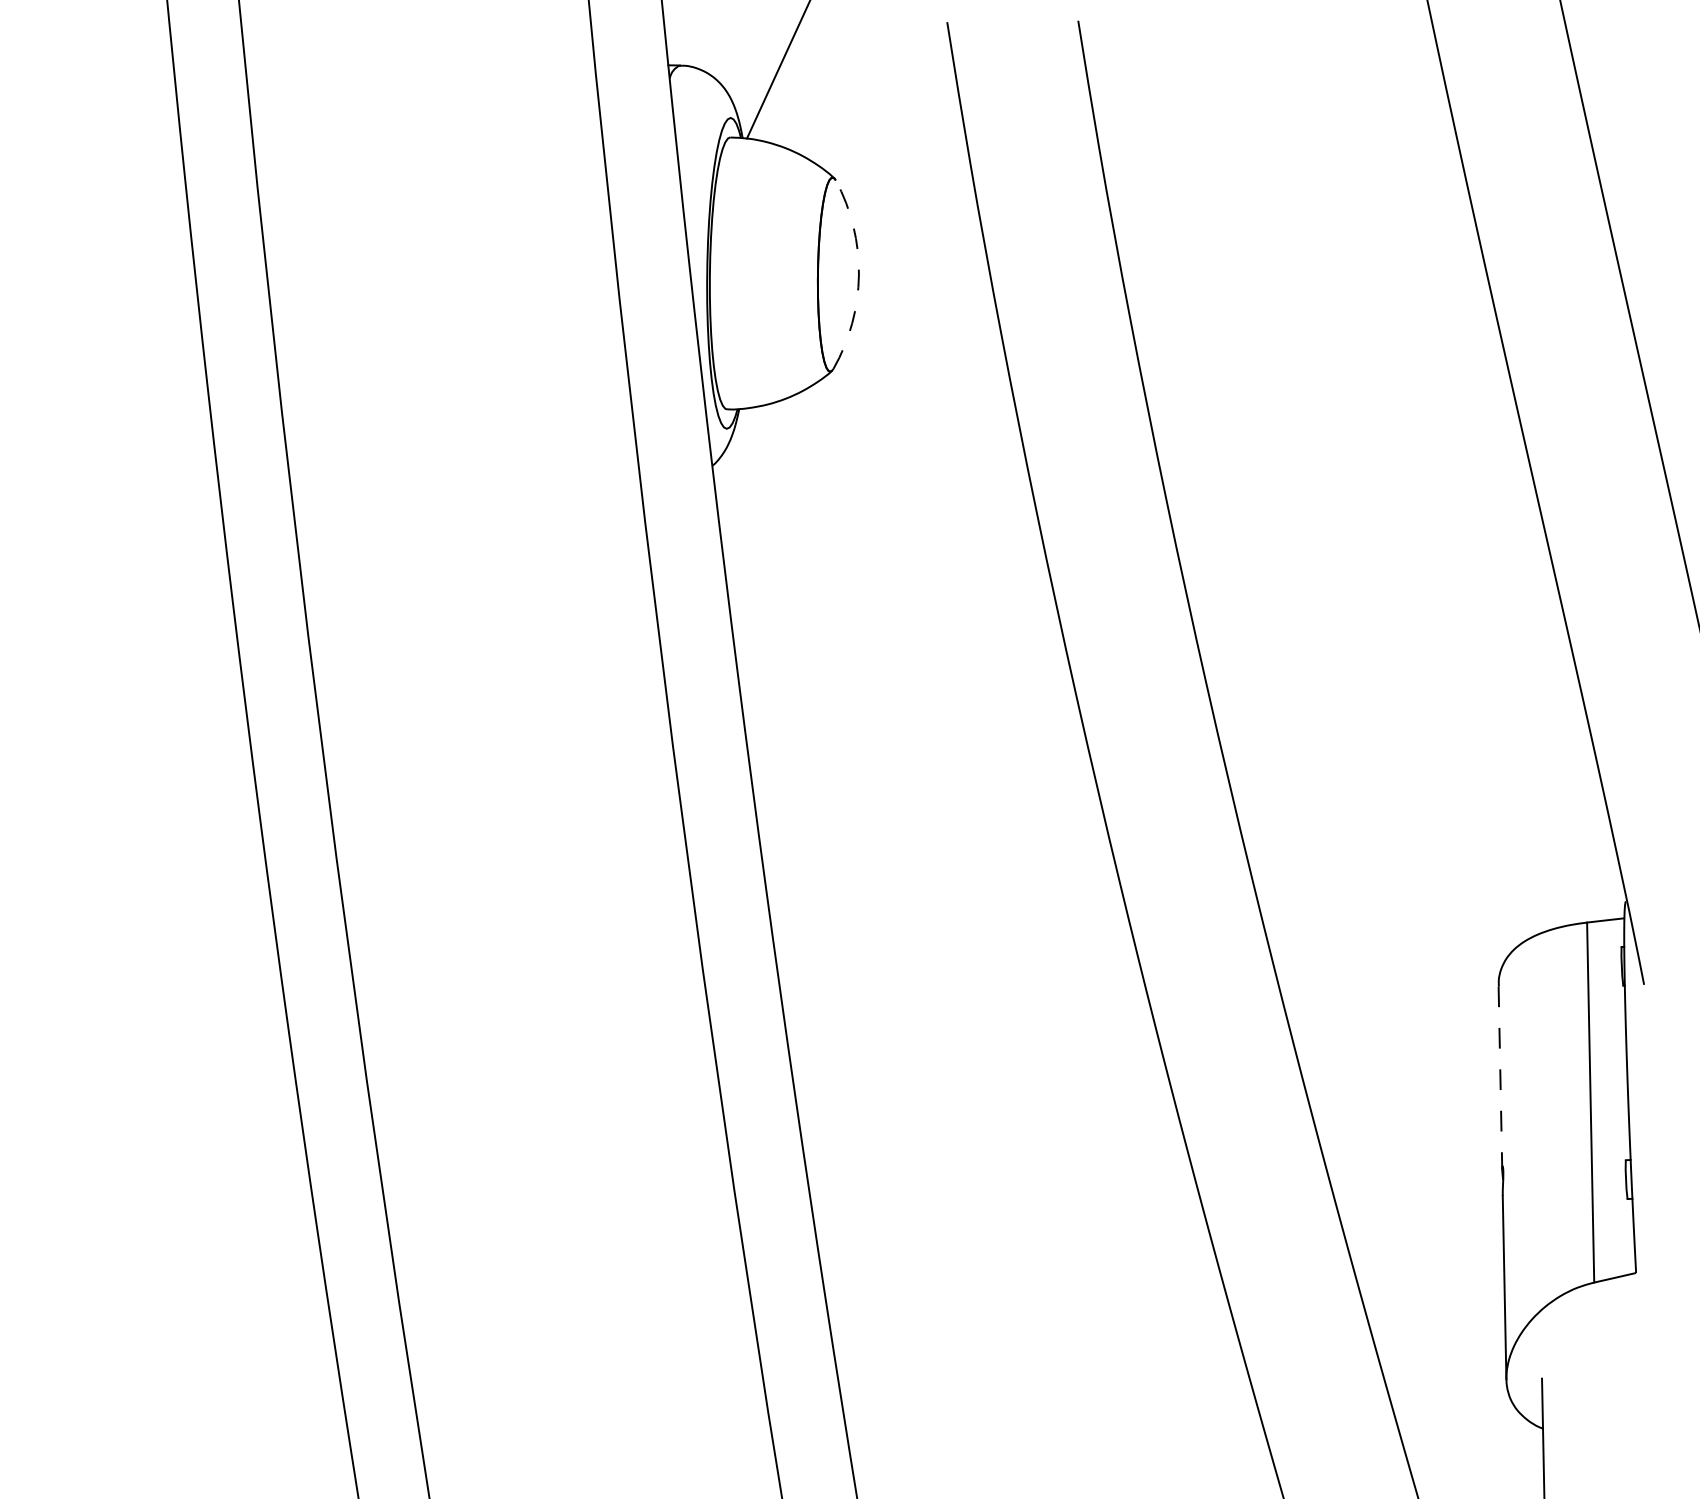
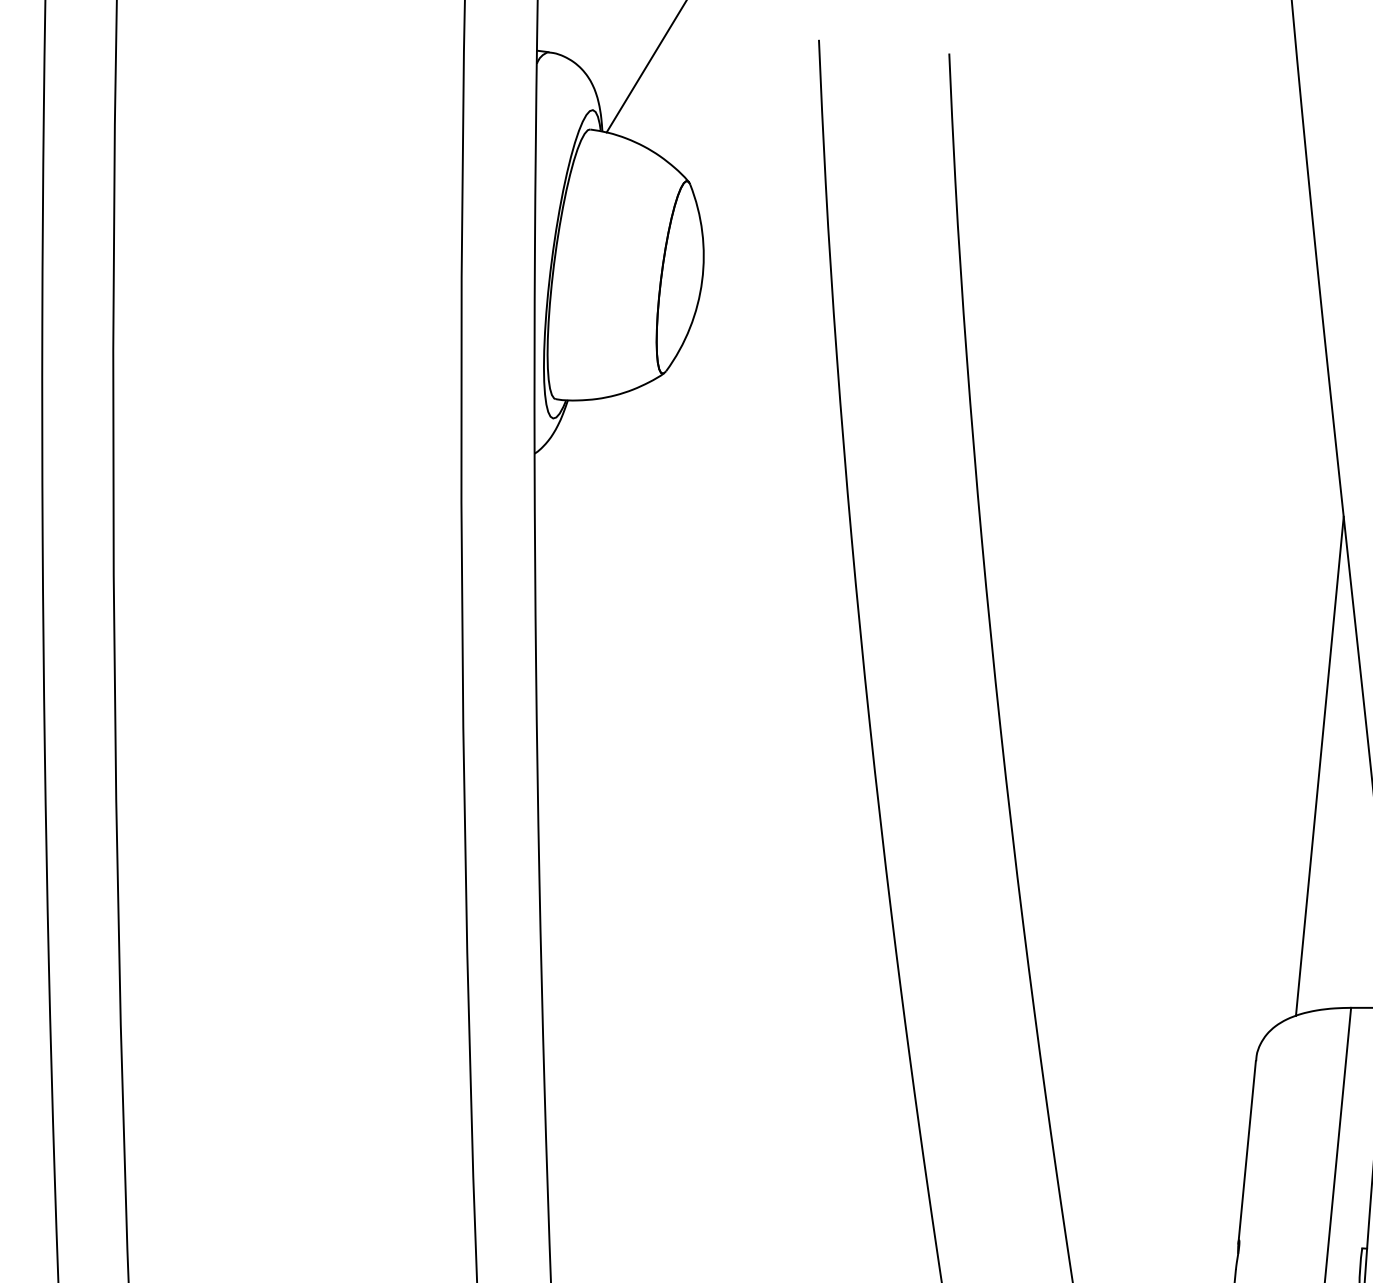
arc: (858, 275) -> (701, 281), dashed -> solid
line: (1528, 685) -> (1320, 765), added
line: (1500, 1078) -> (1247, 1152), dashed -> solid

